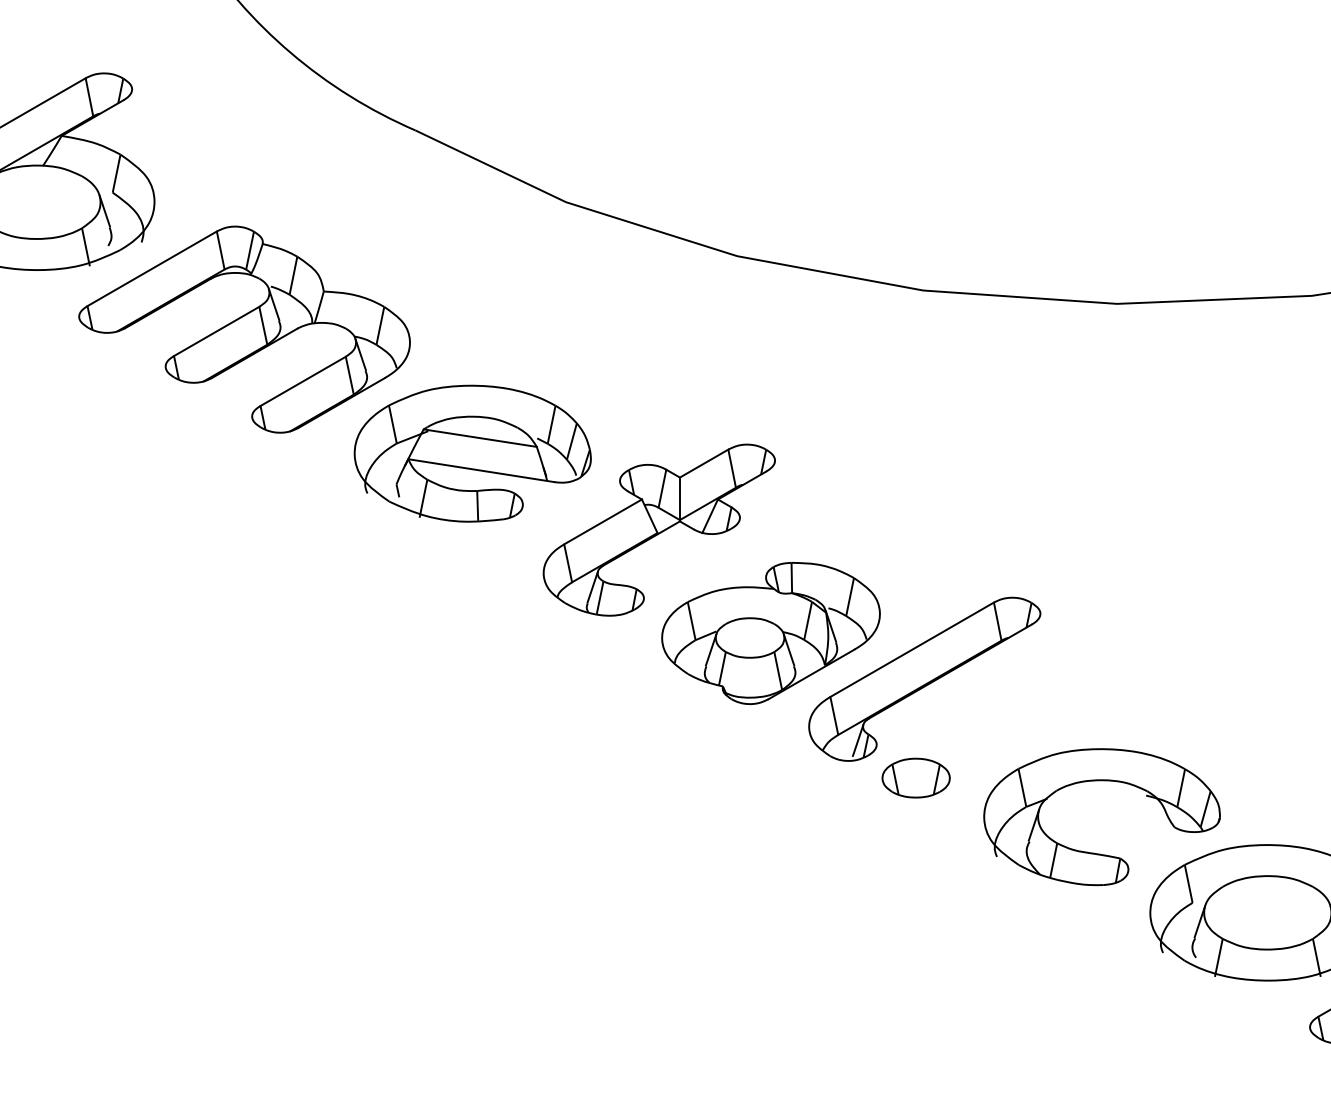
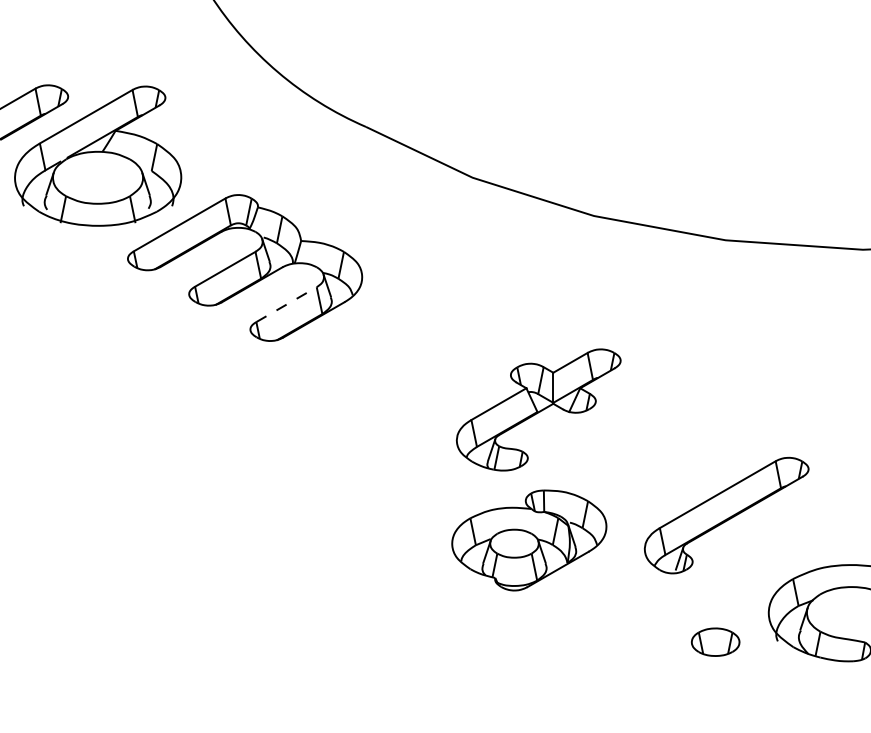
line: (303, 381) -> (286, 304), solid -> dashed
part: (472, 453) -> (406, 355), removed
part: (770, 633) -> (528, 540), moved
part: (915, 777) -> (715, 641), moved

